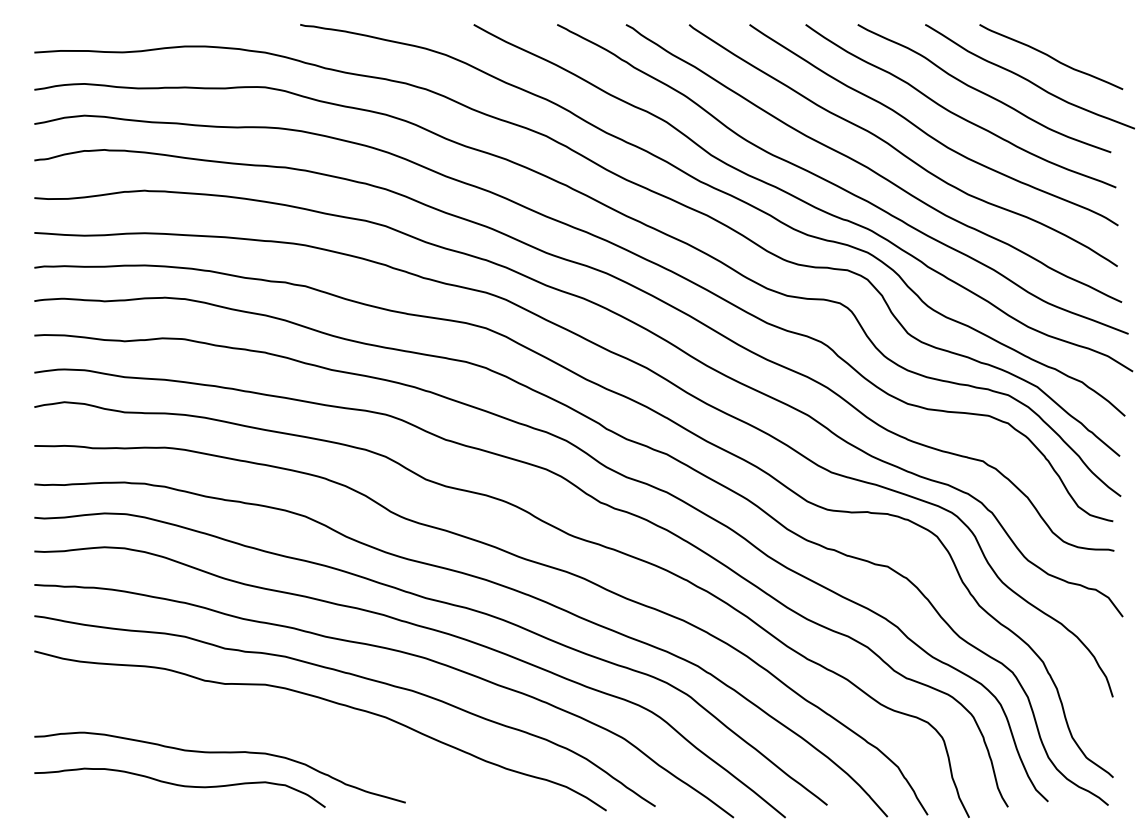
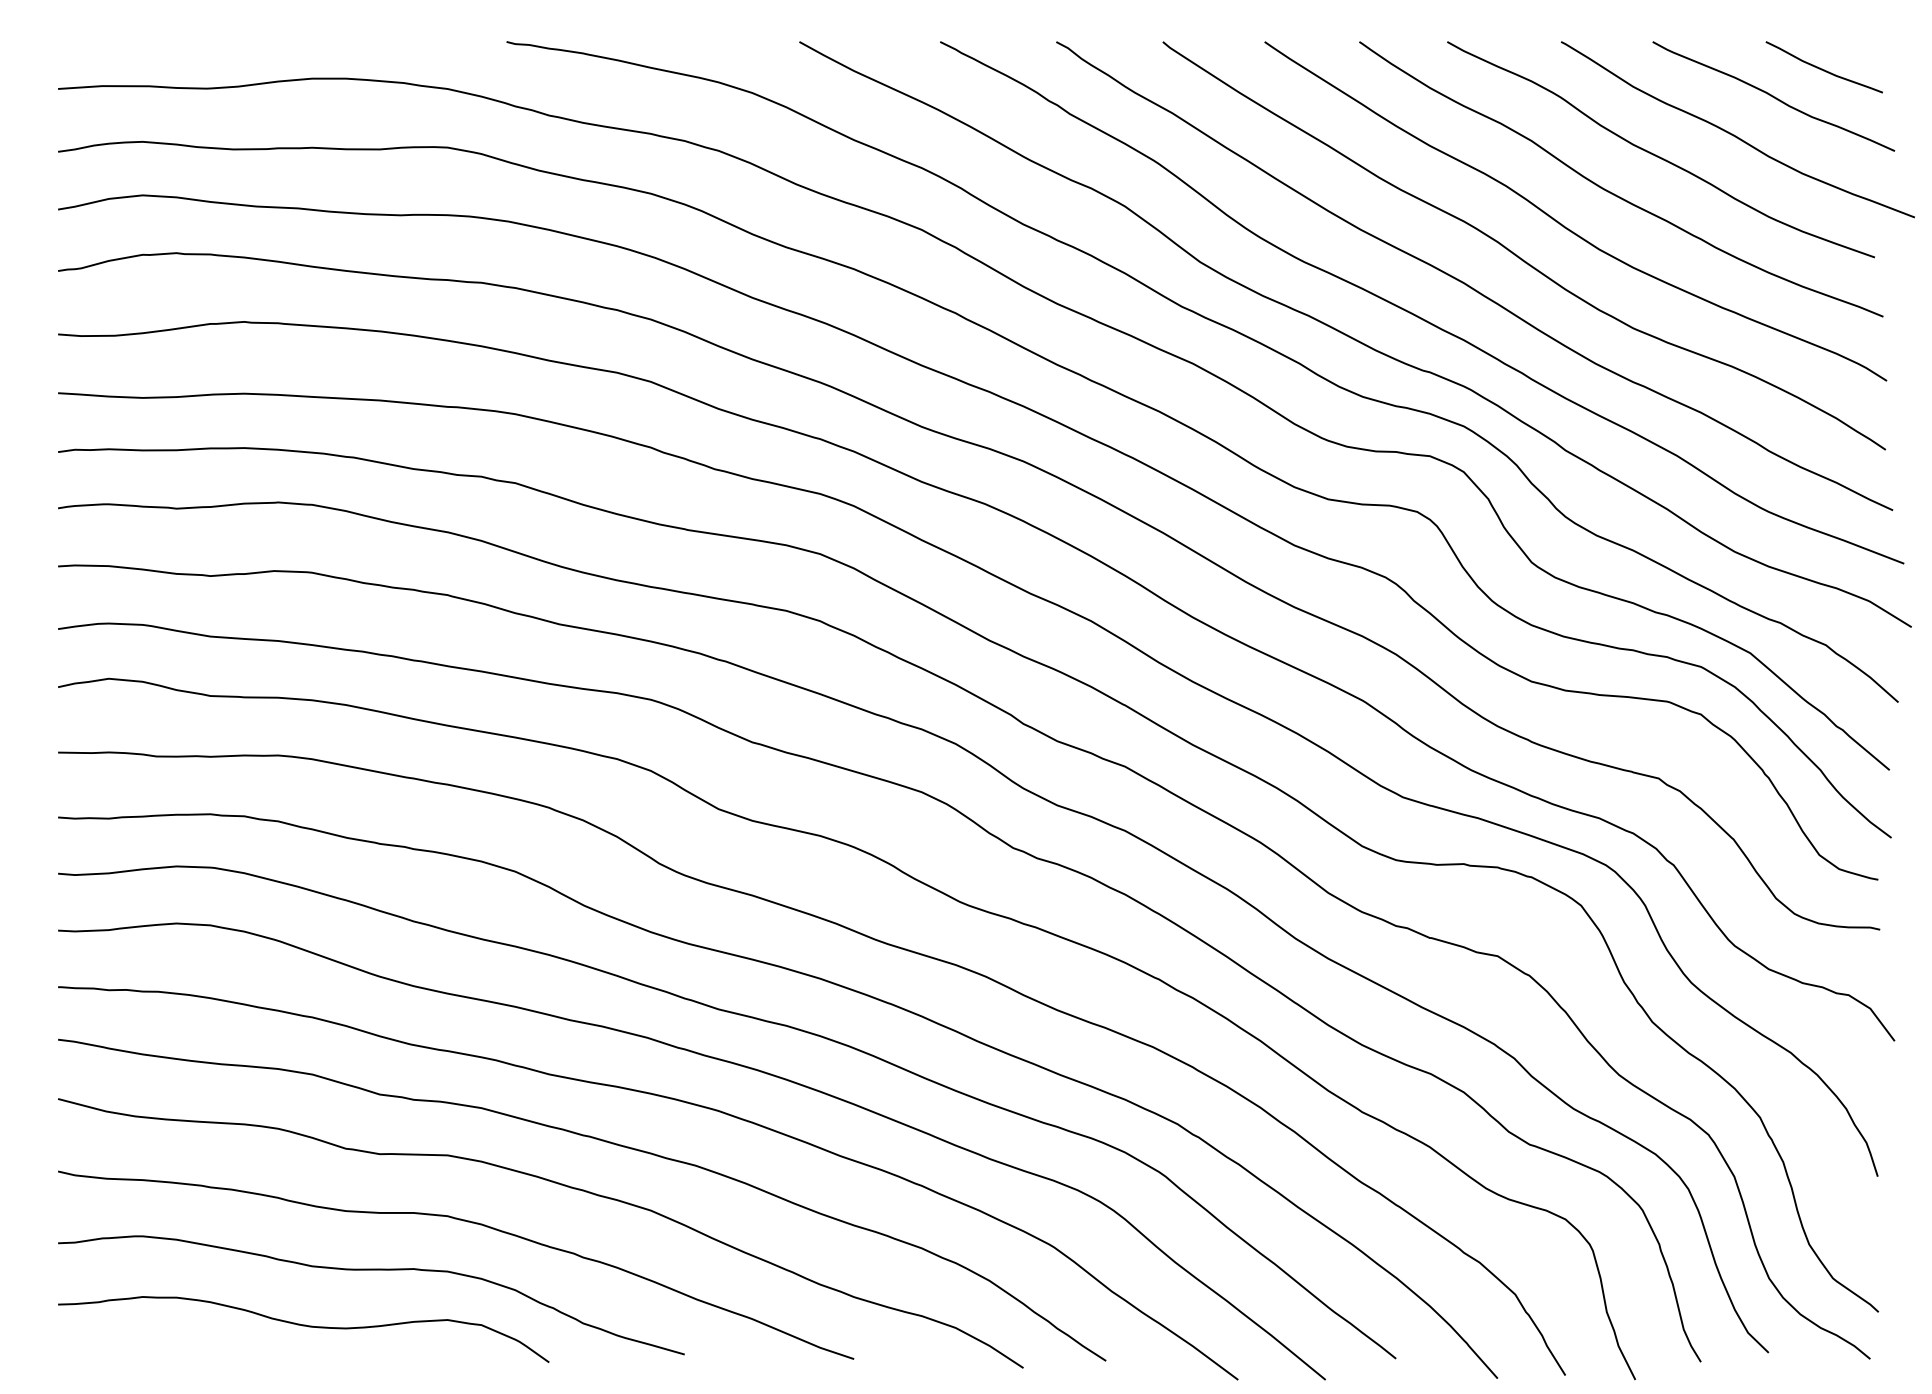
curve: (1081, 40) -> (1824, 68), added
curve: (275, 724) -> (464, 1222), added

